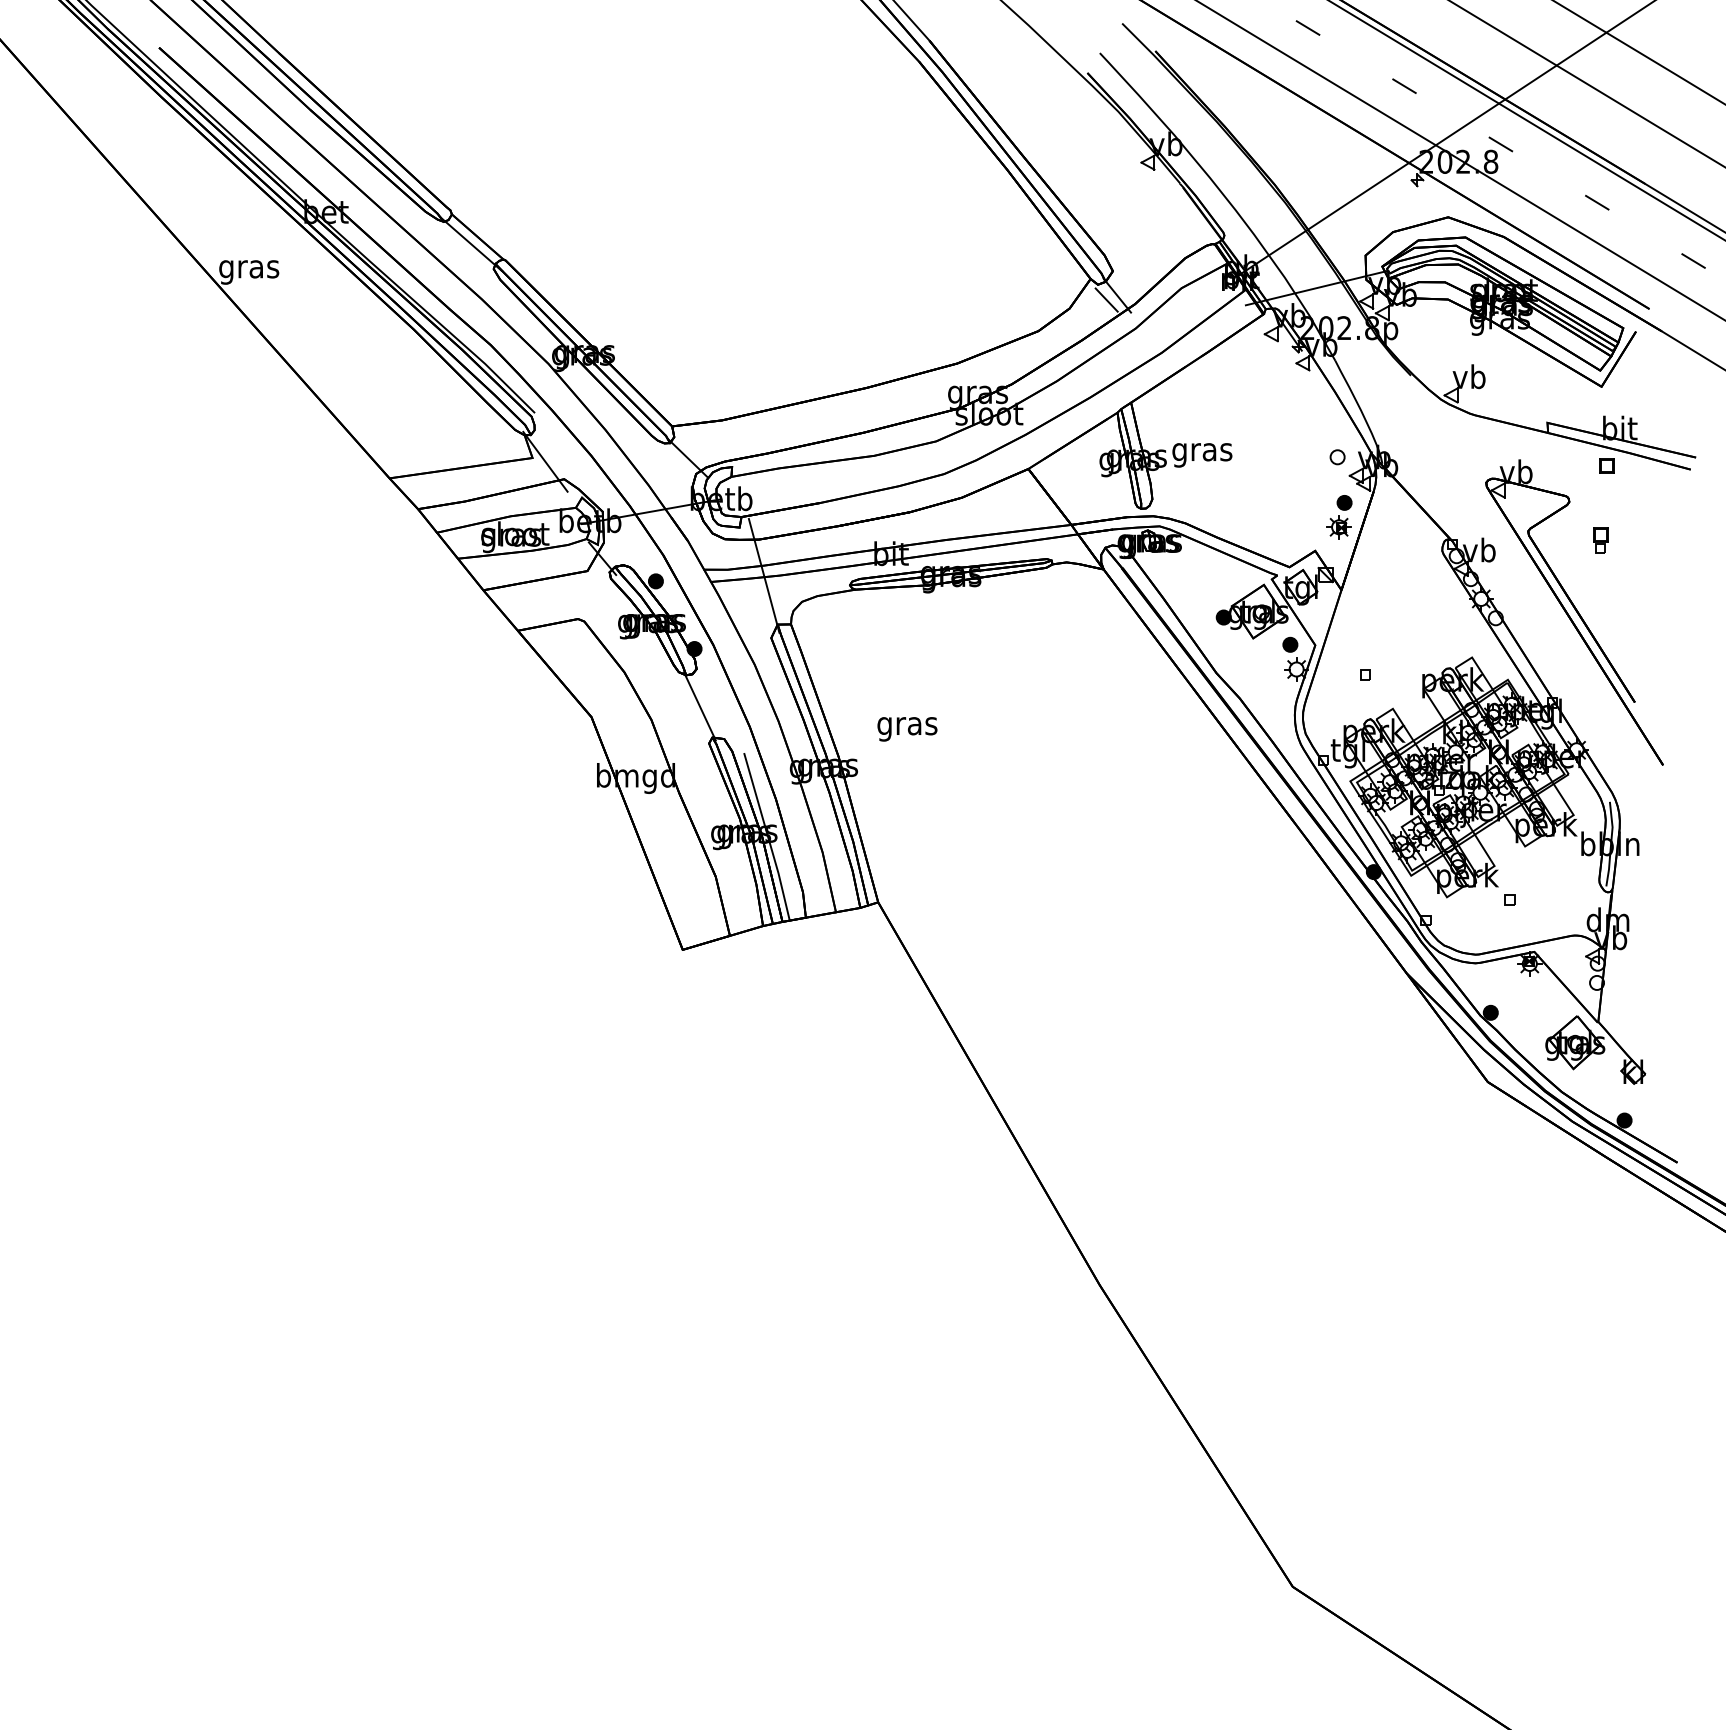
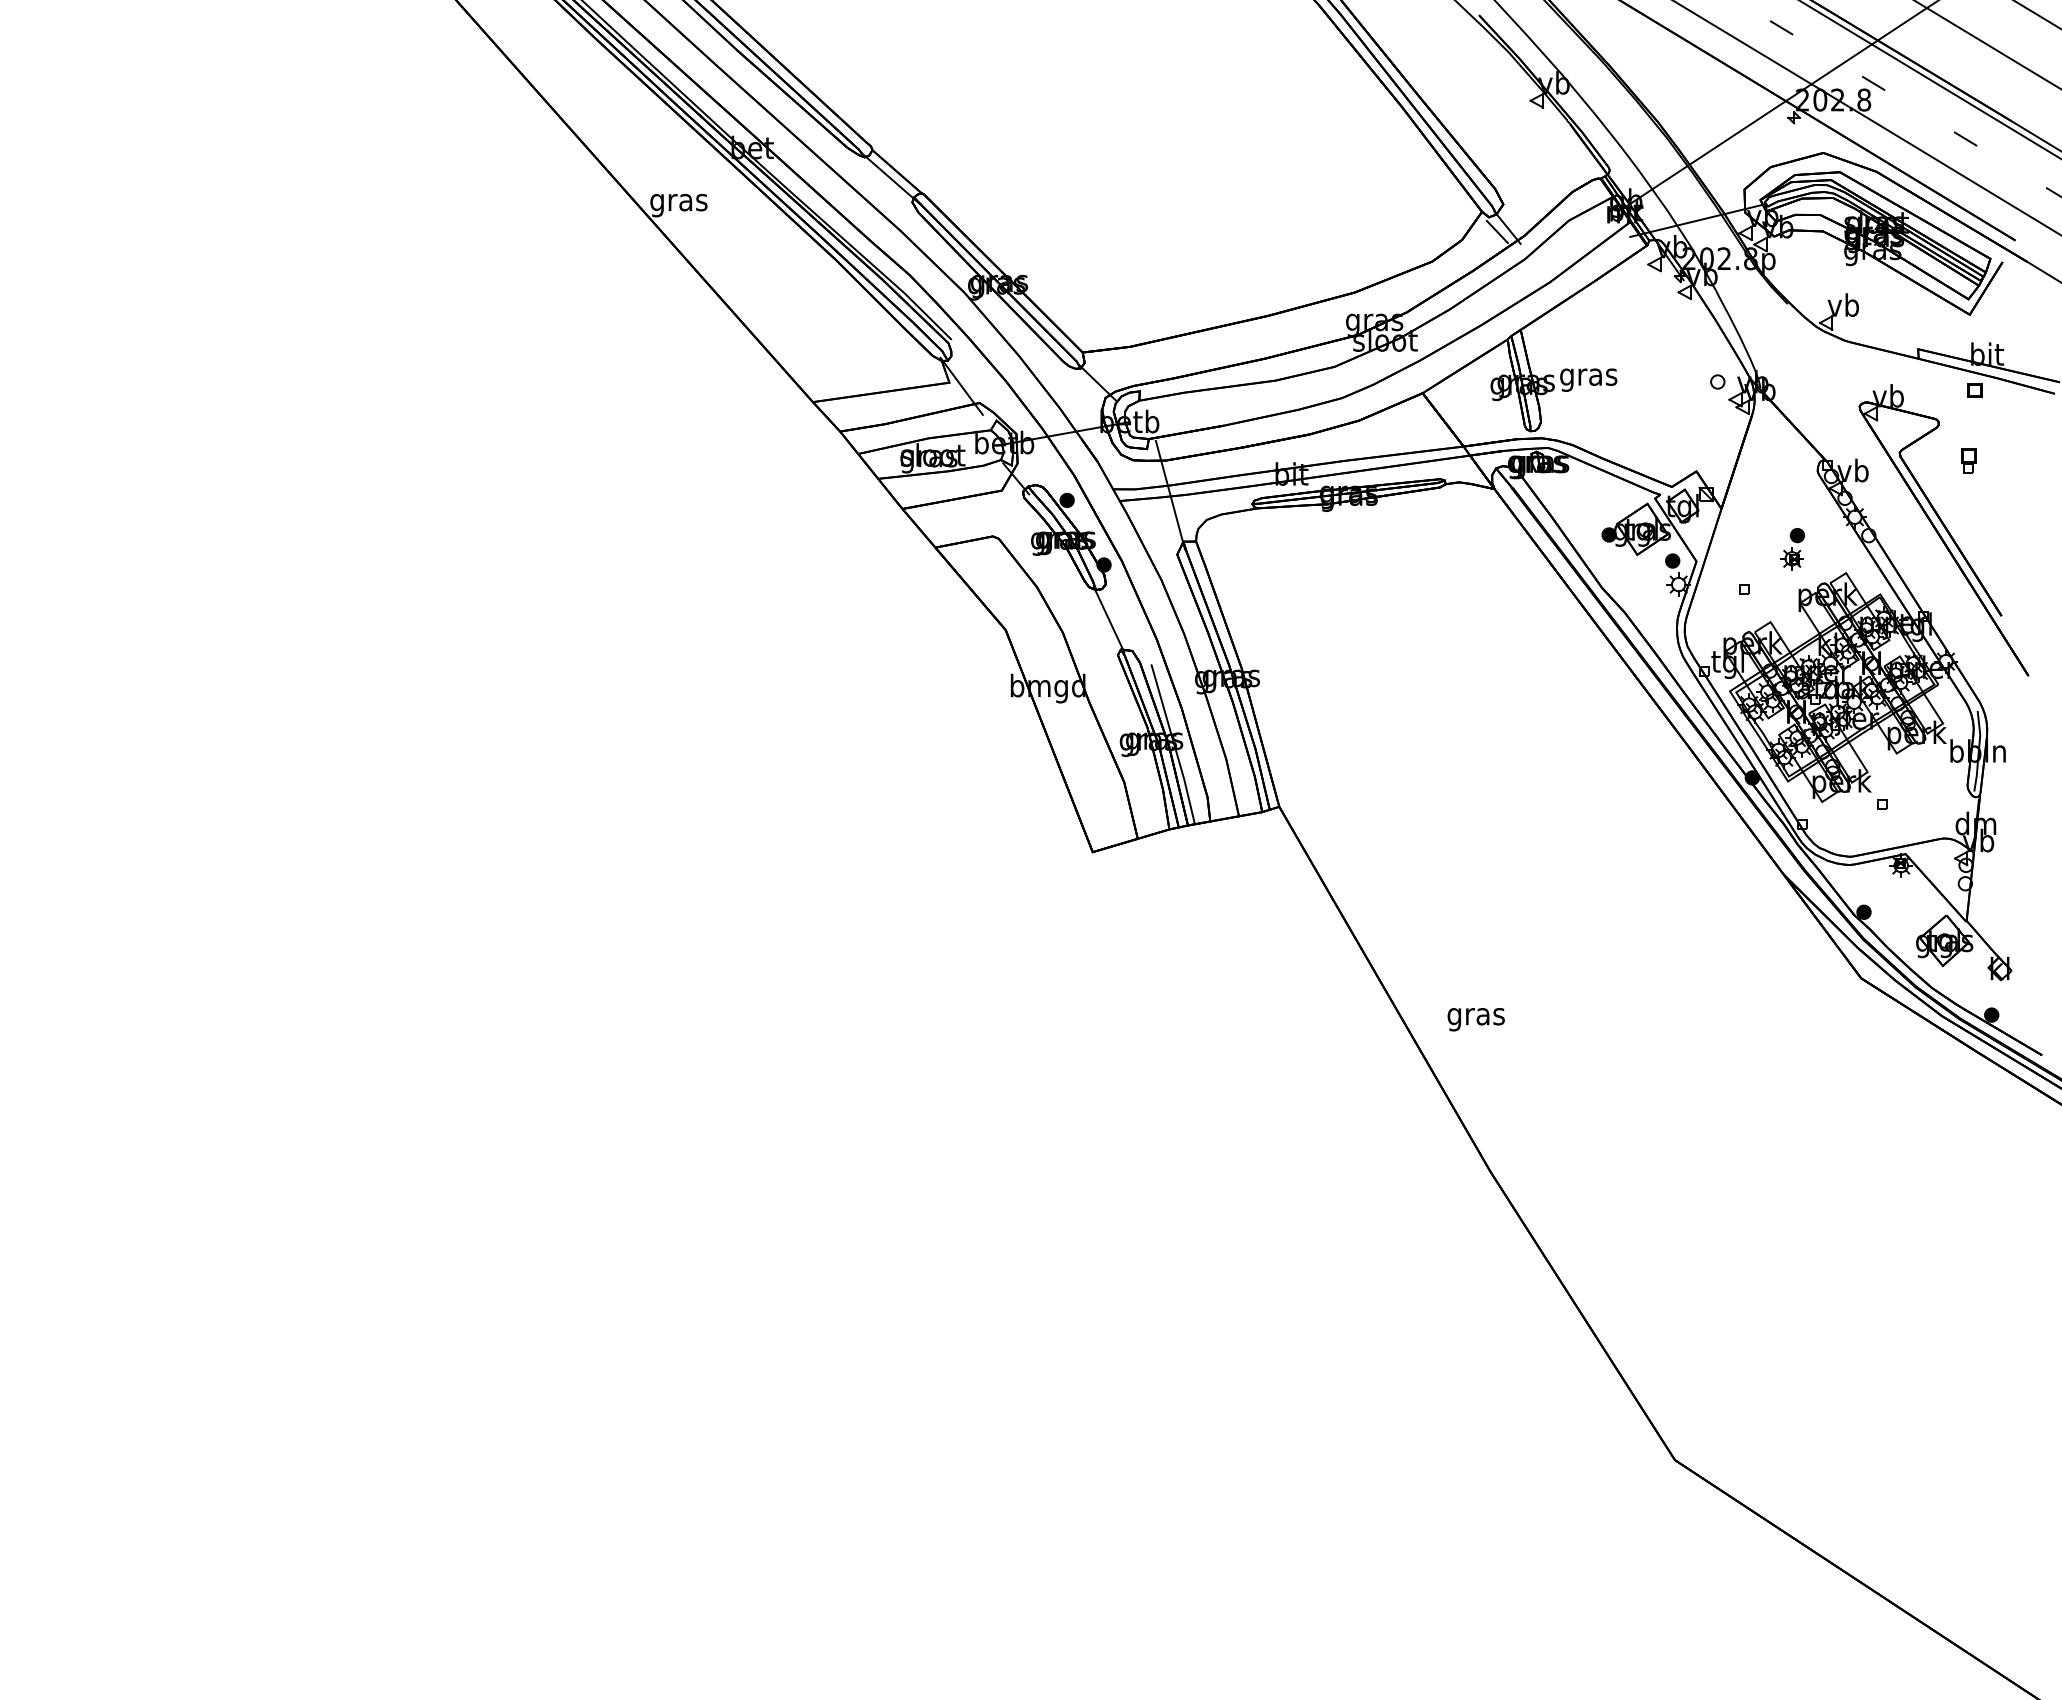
part: (1339, 517) -> (1792, 549), moved
text: (906, 729) -> (1475, 1019), moved

